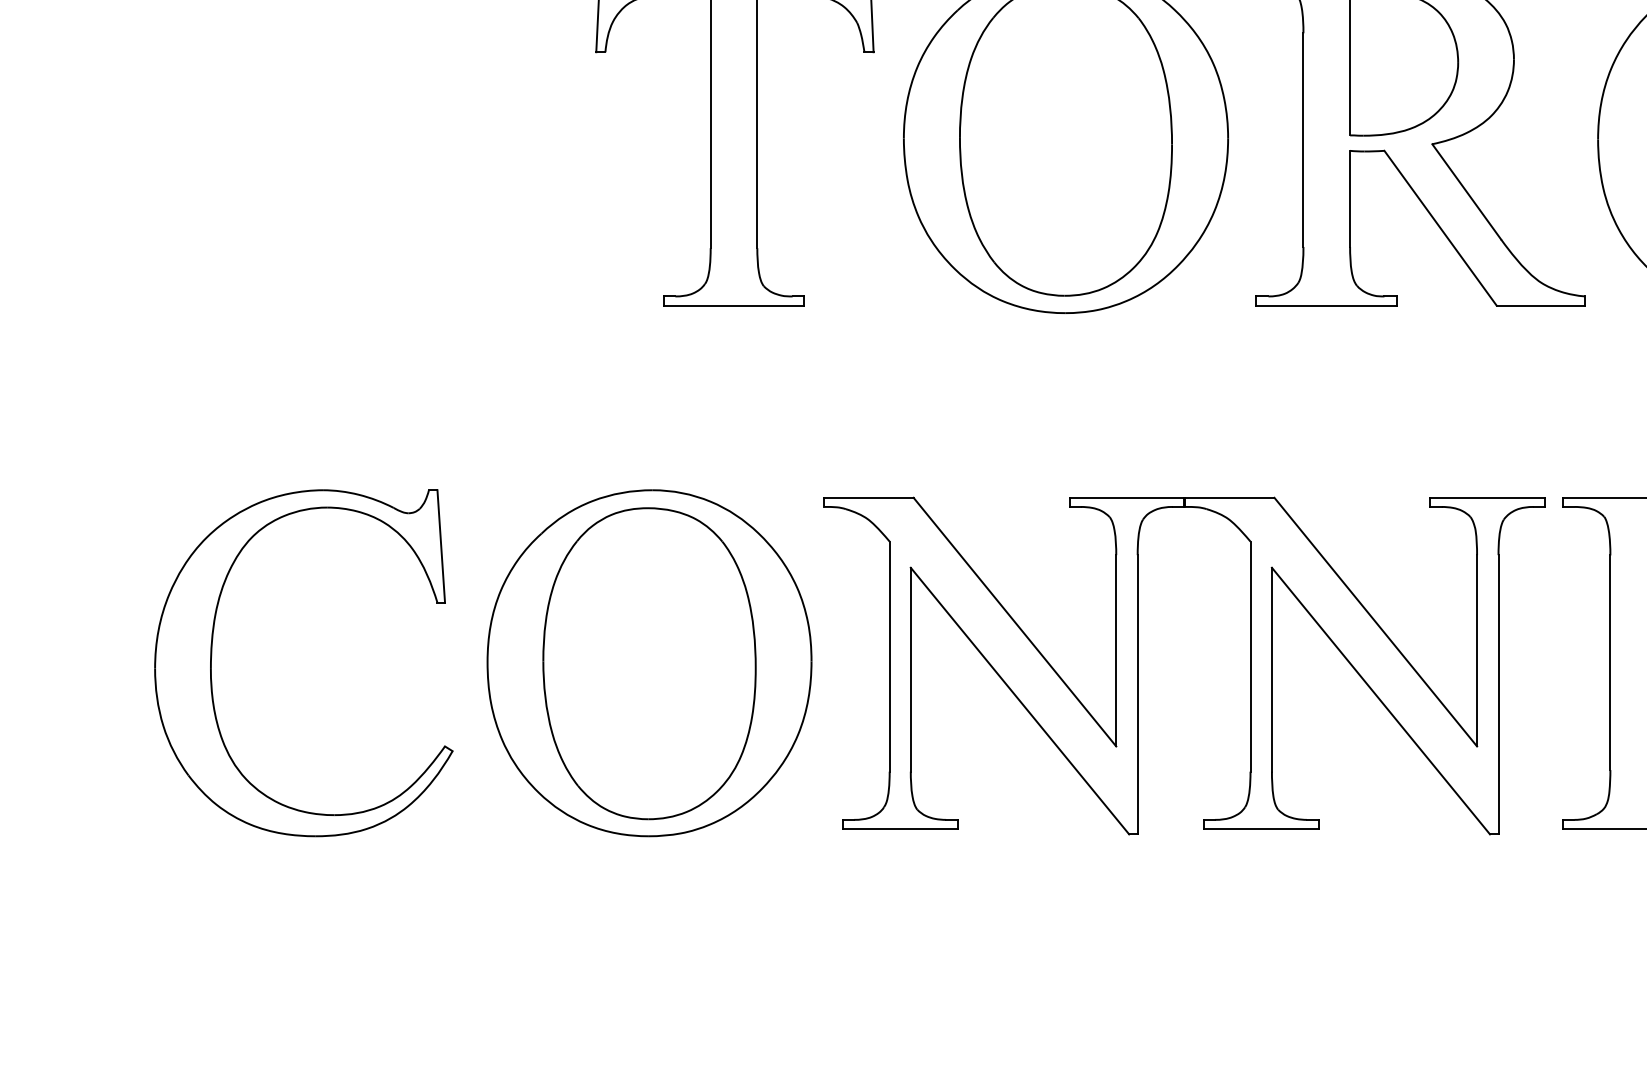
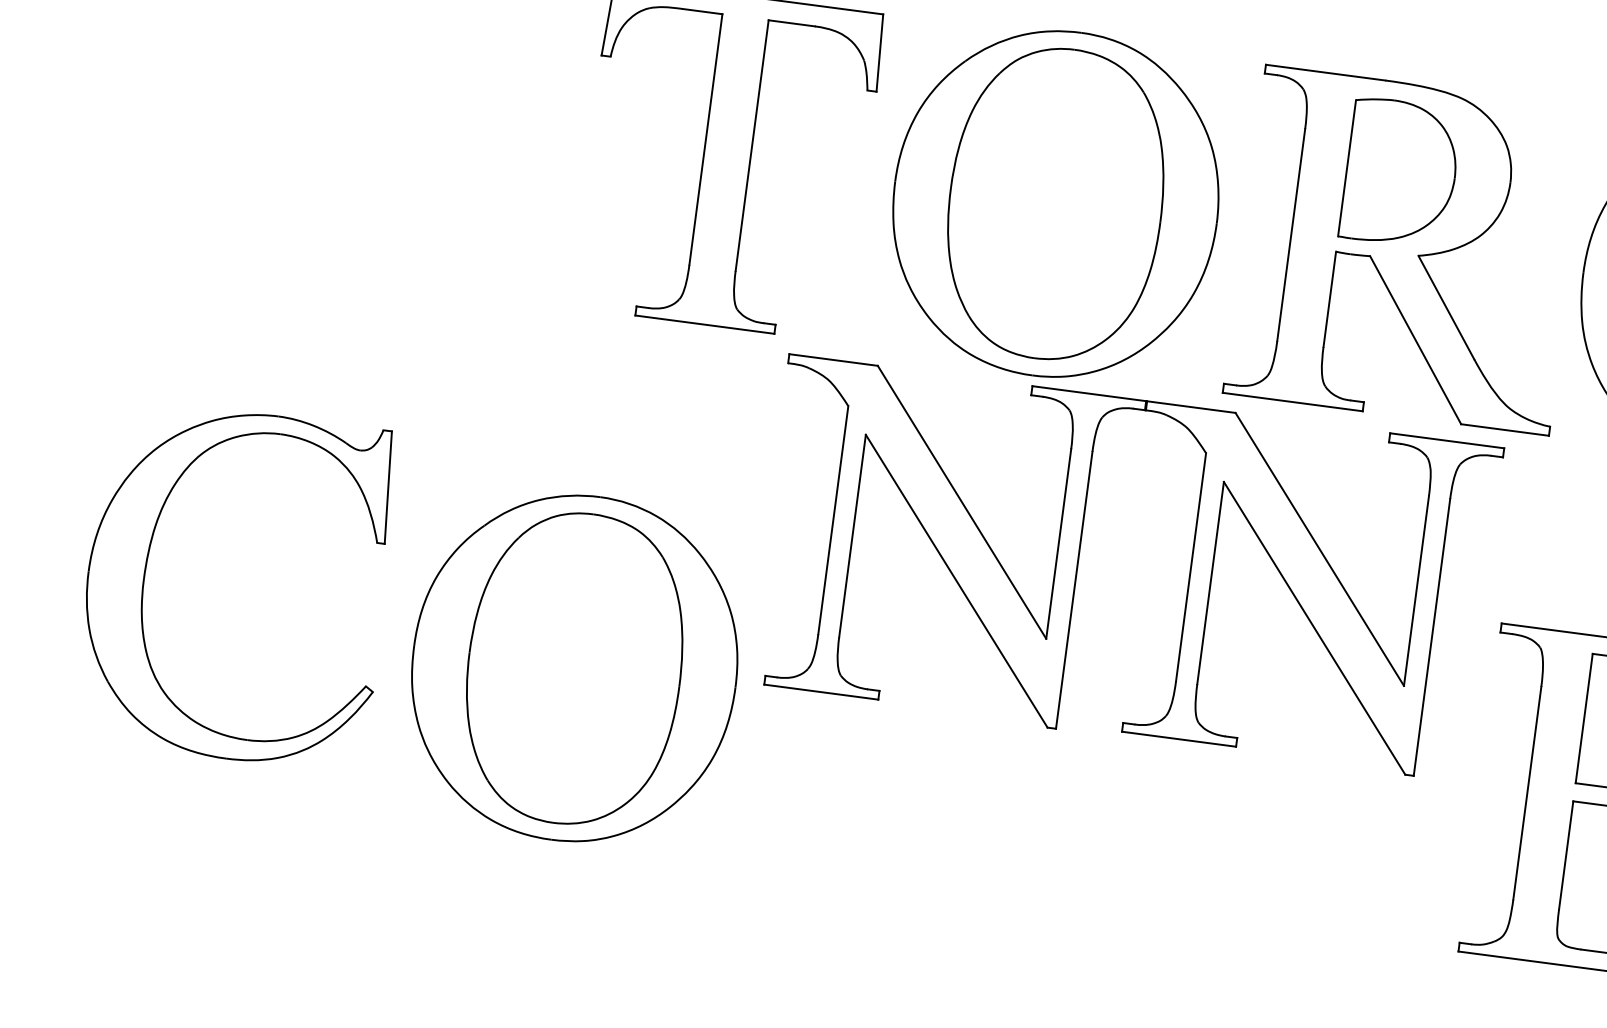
part: (212, 655) -> (147, 565), moved
part: (1138, 665) -> (1078, 561), moved

